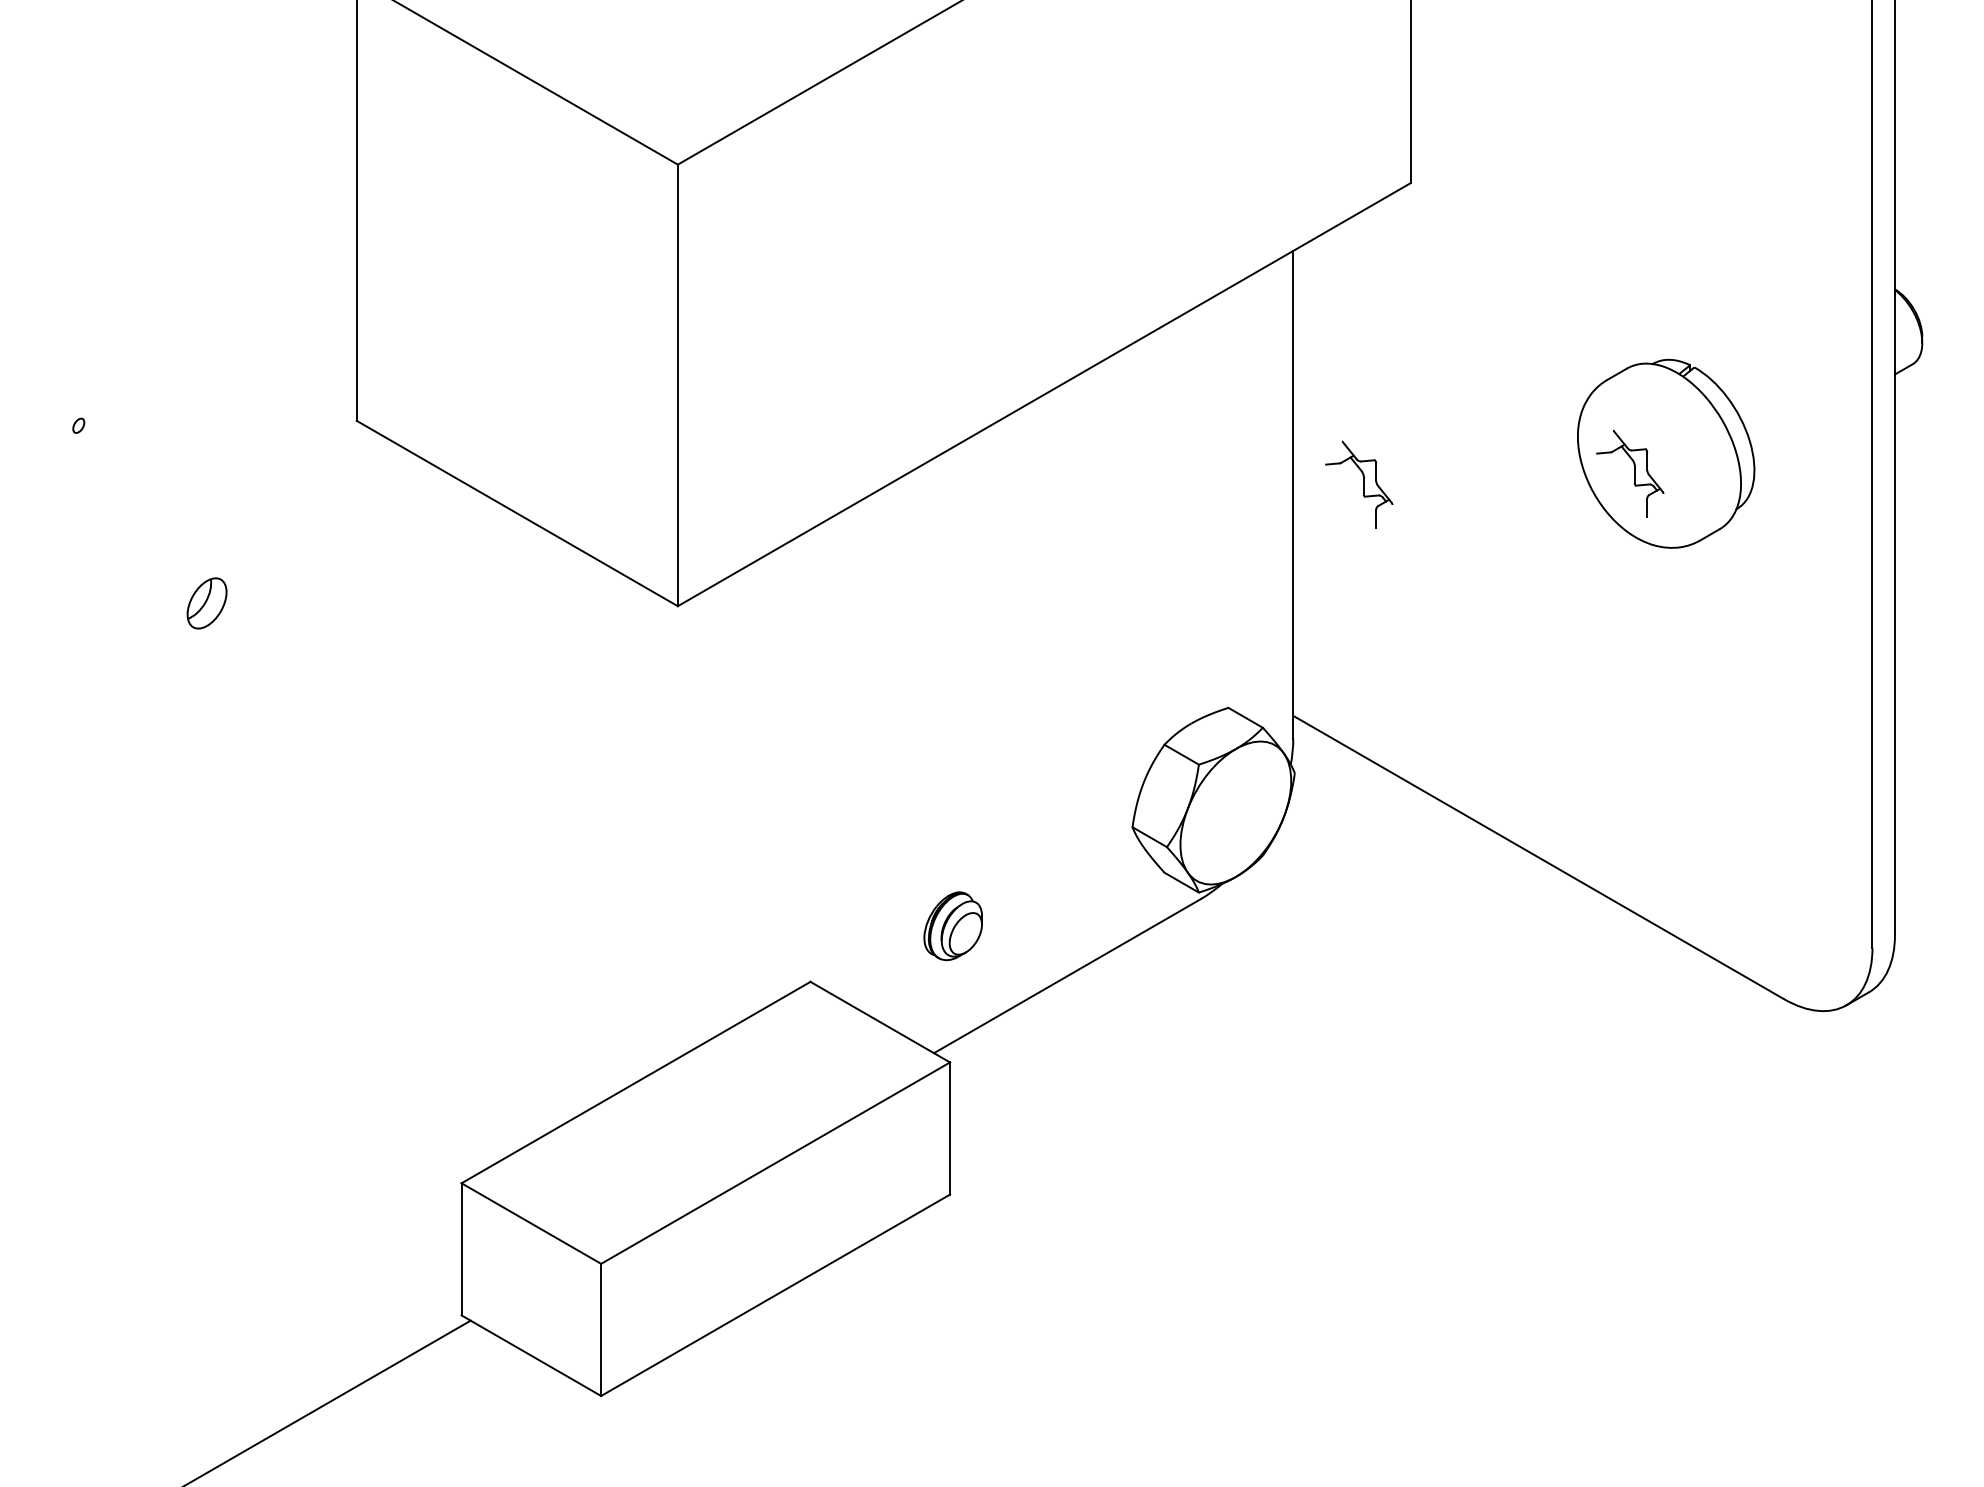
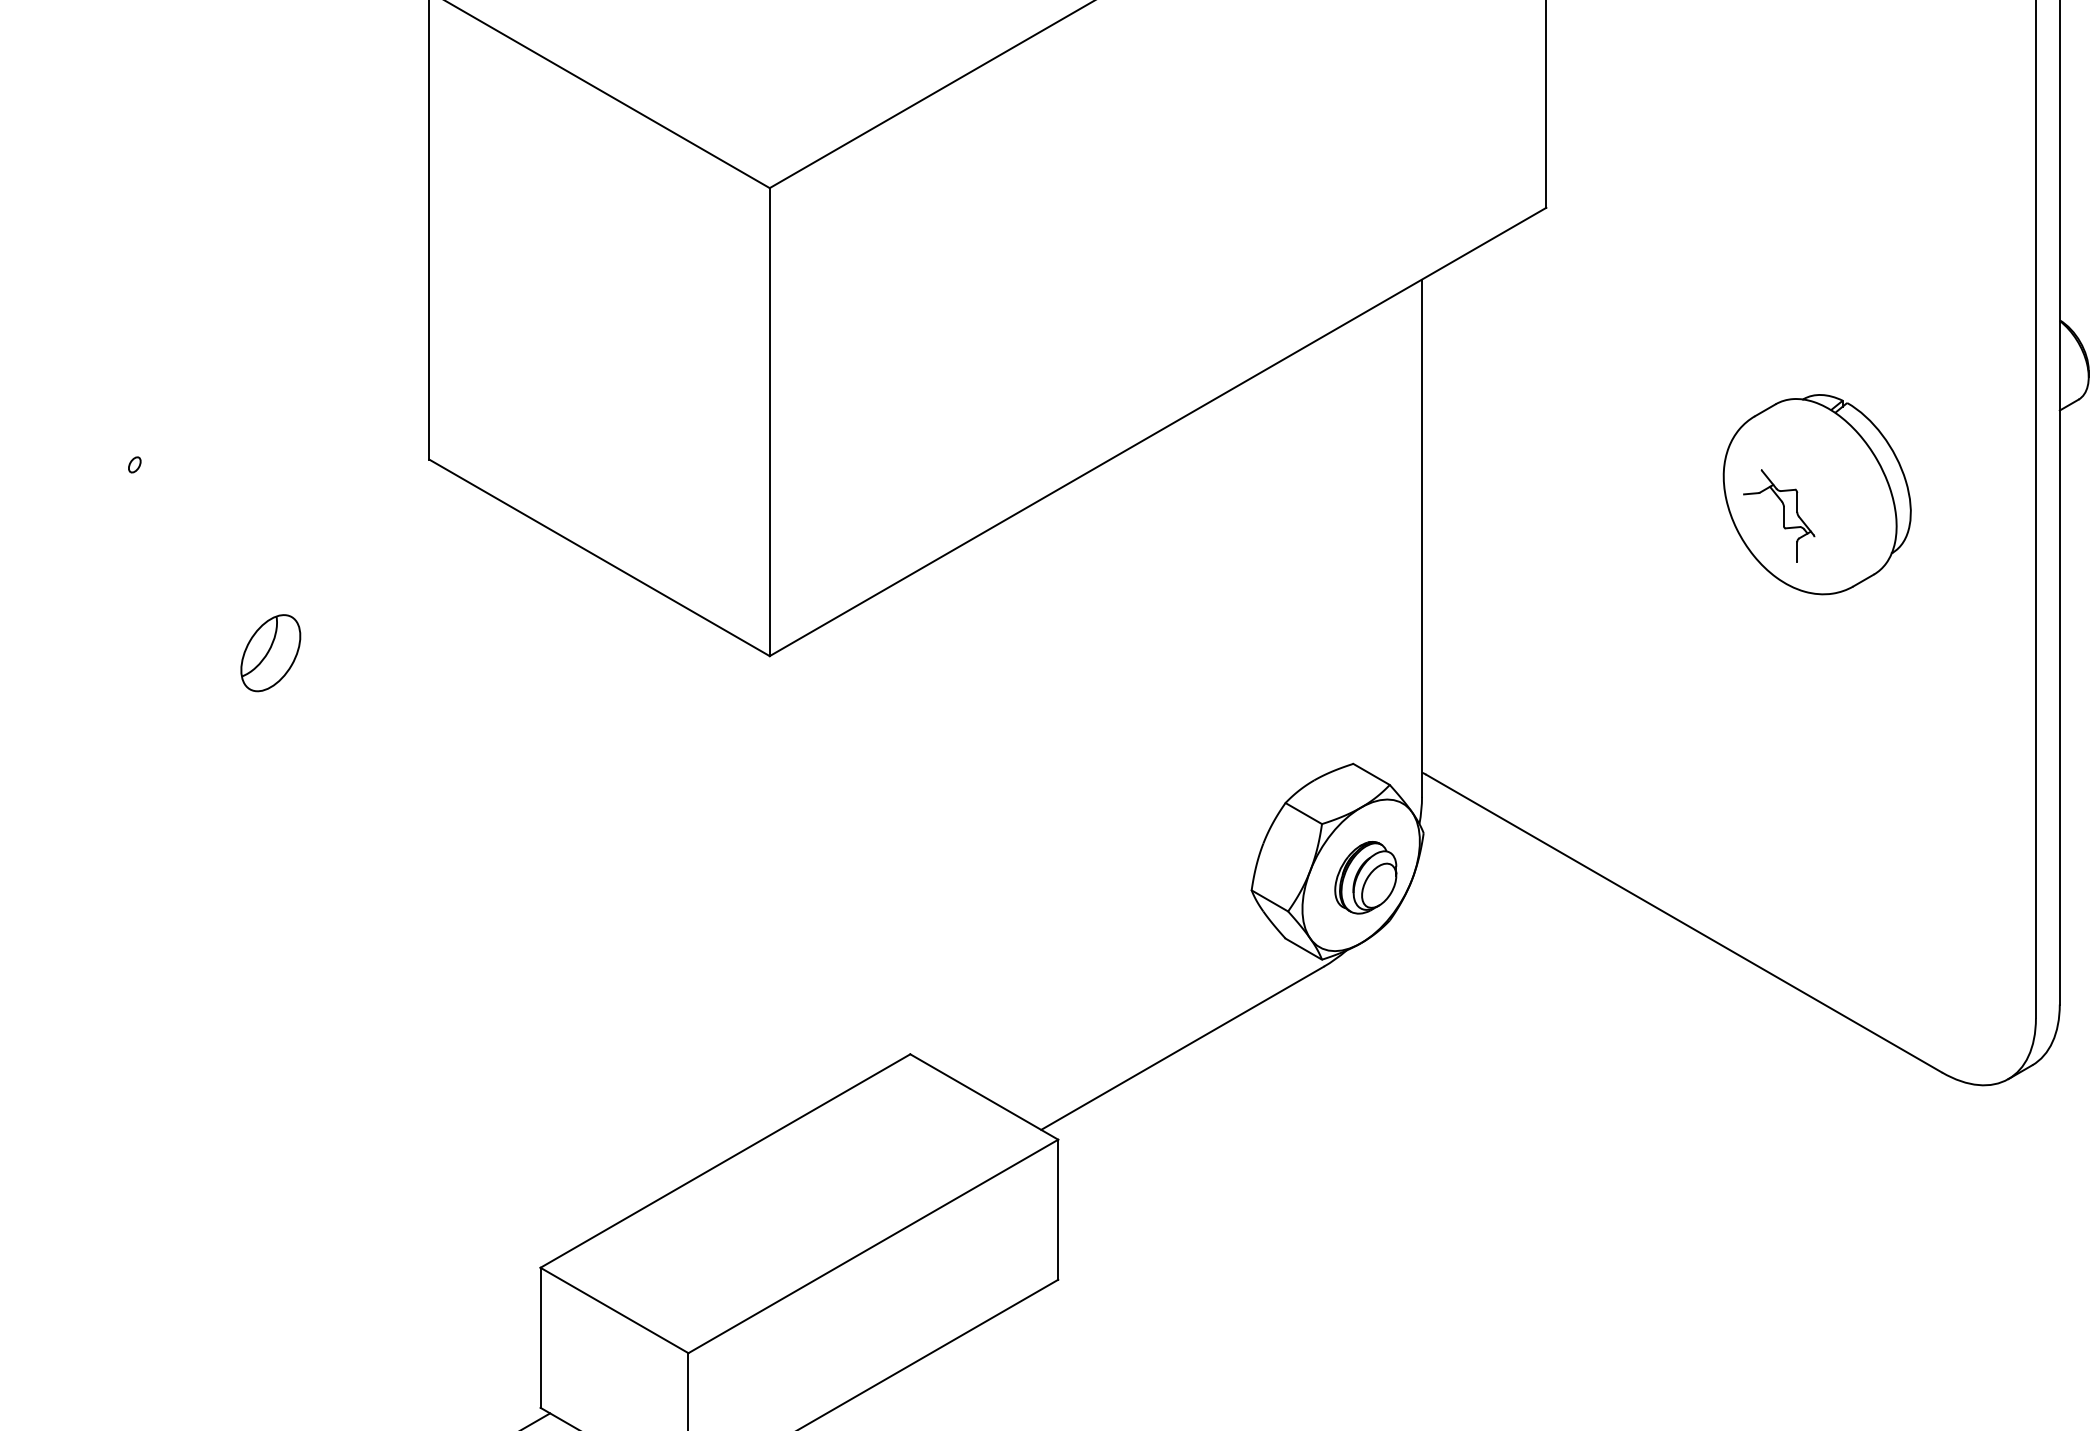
part: (1359, 484) -> (1492, 527), removed
part: (206, 603) -> (270, 653), size x1.43
part: (952, 926) -> (1365, 877), moved

